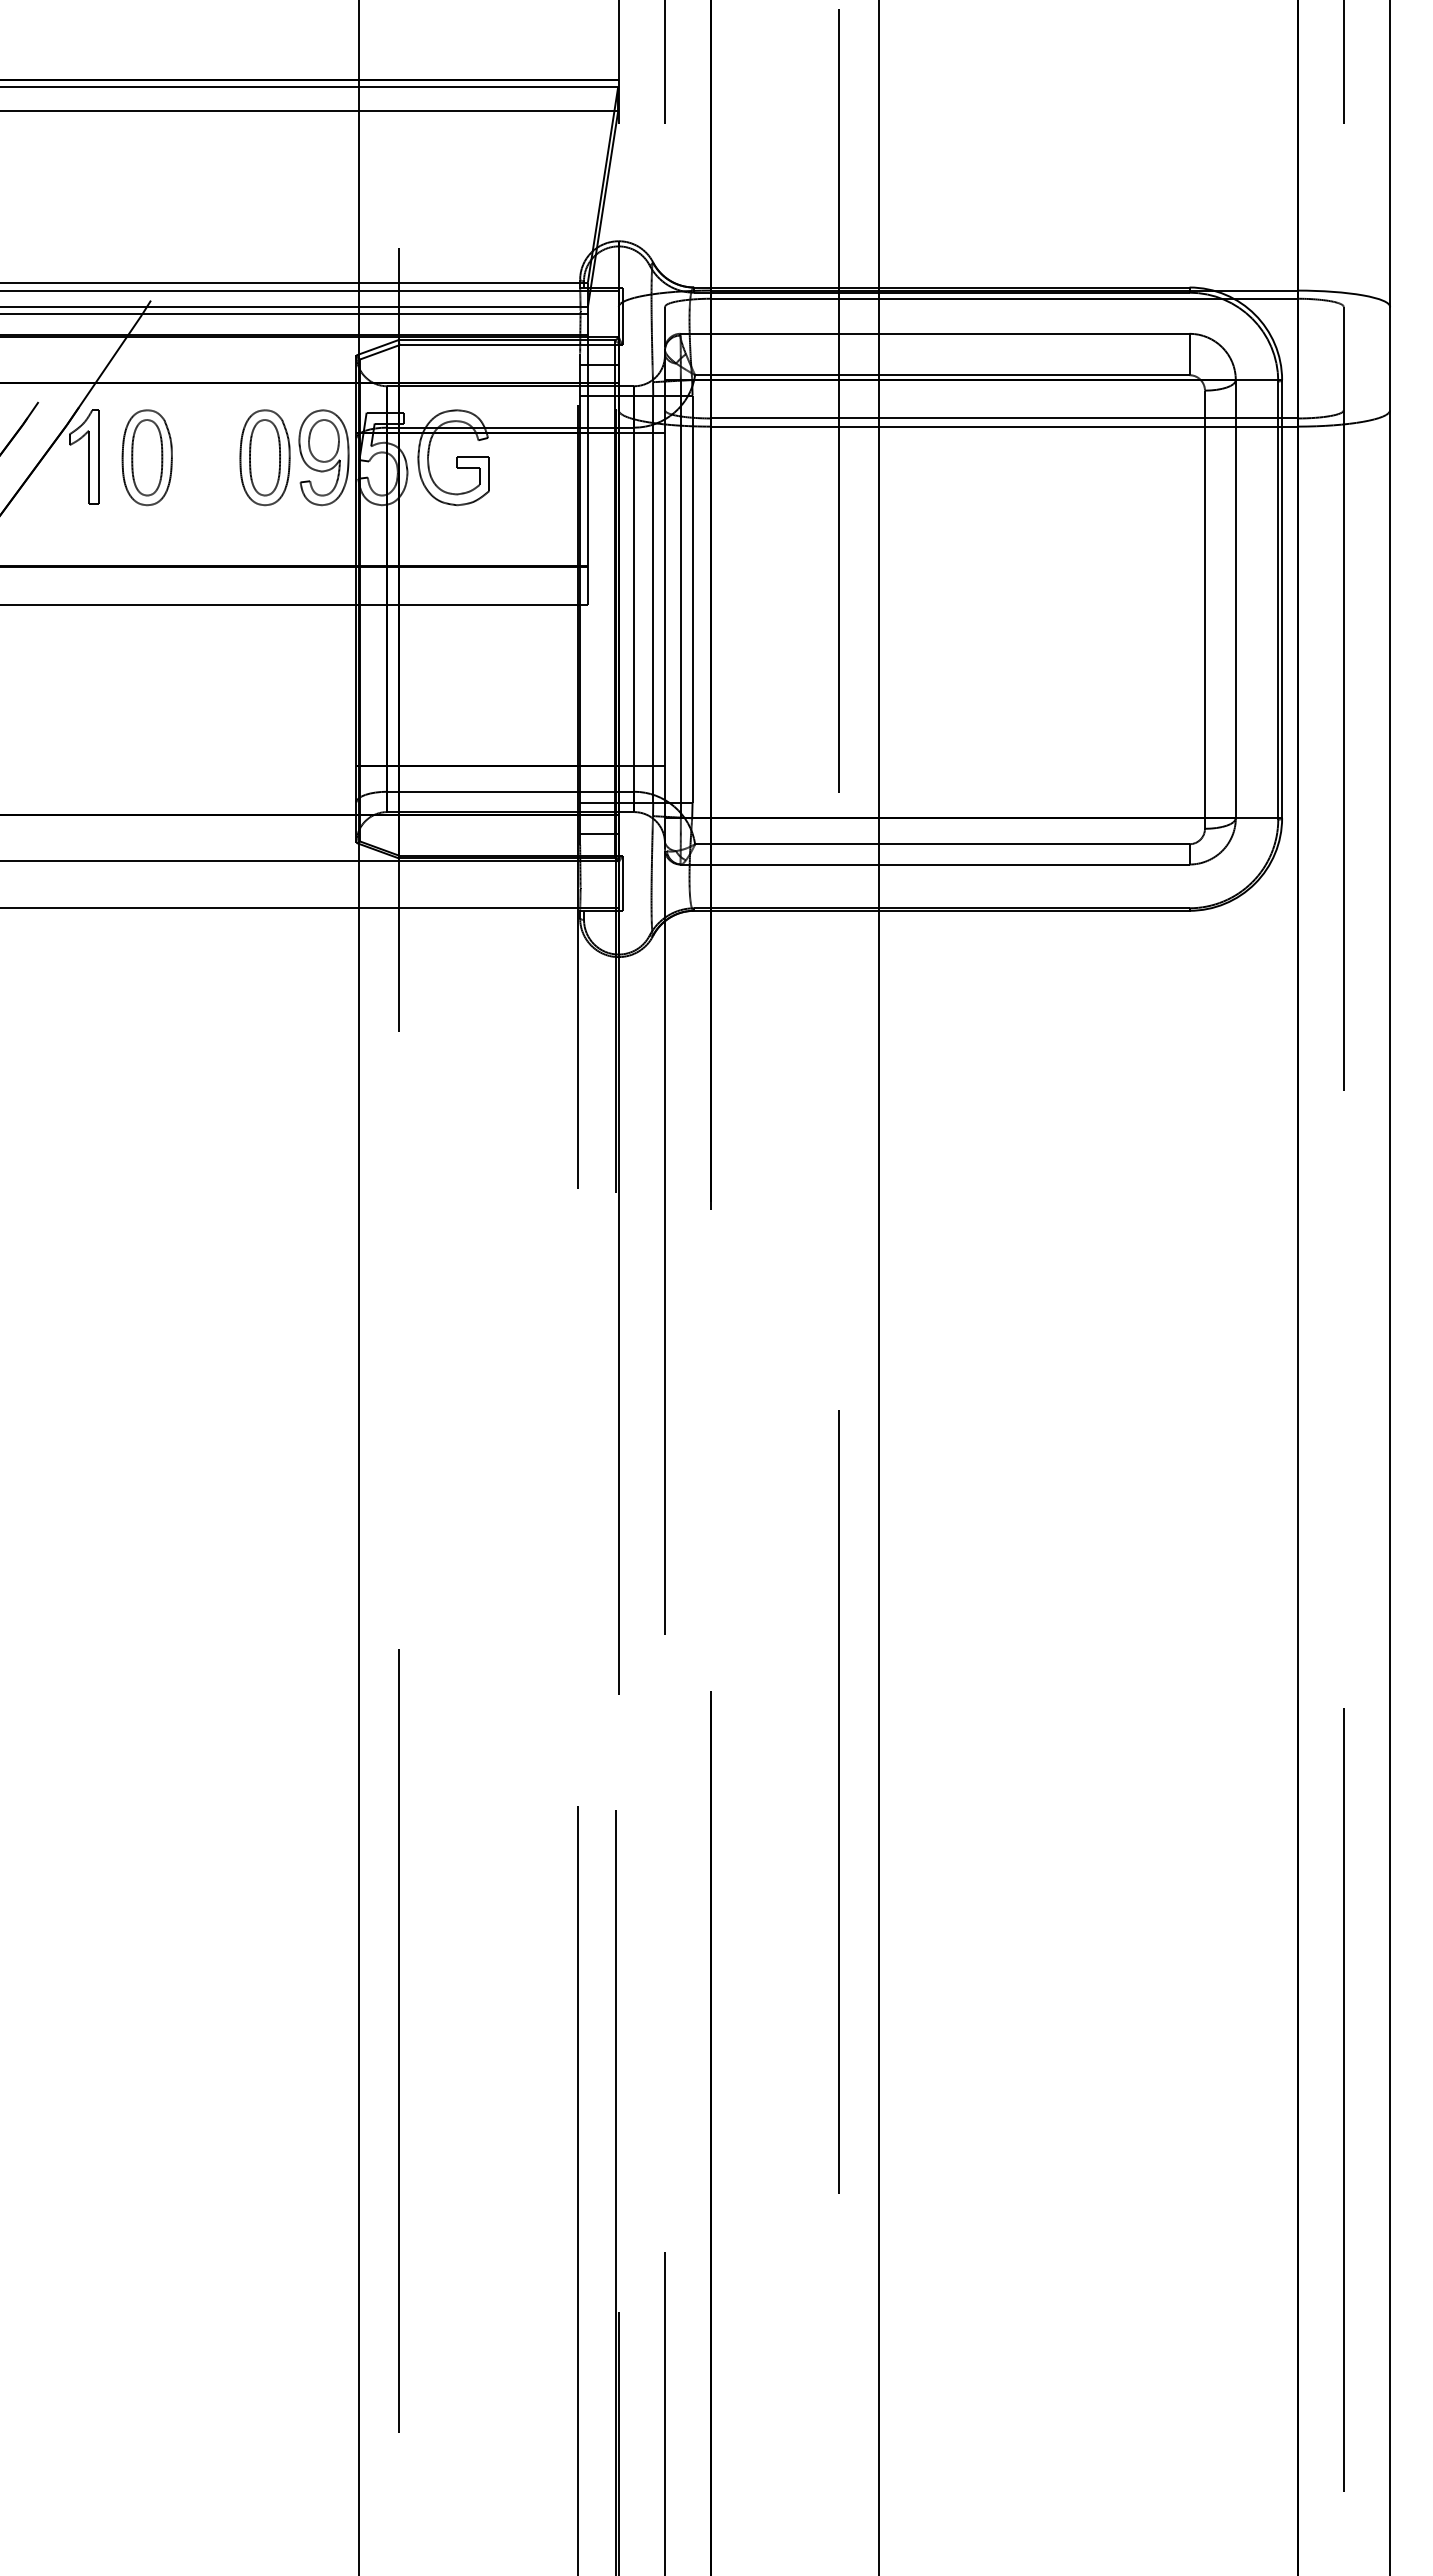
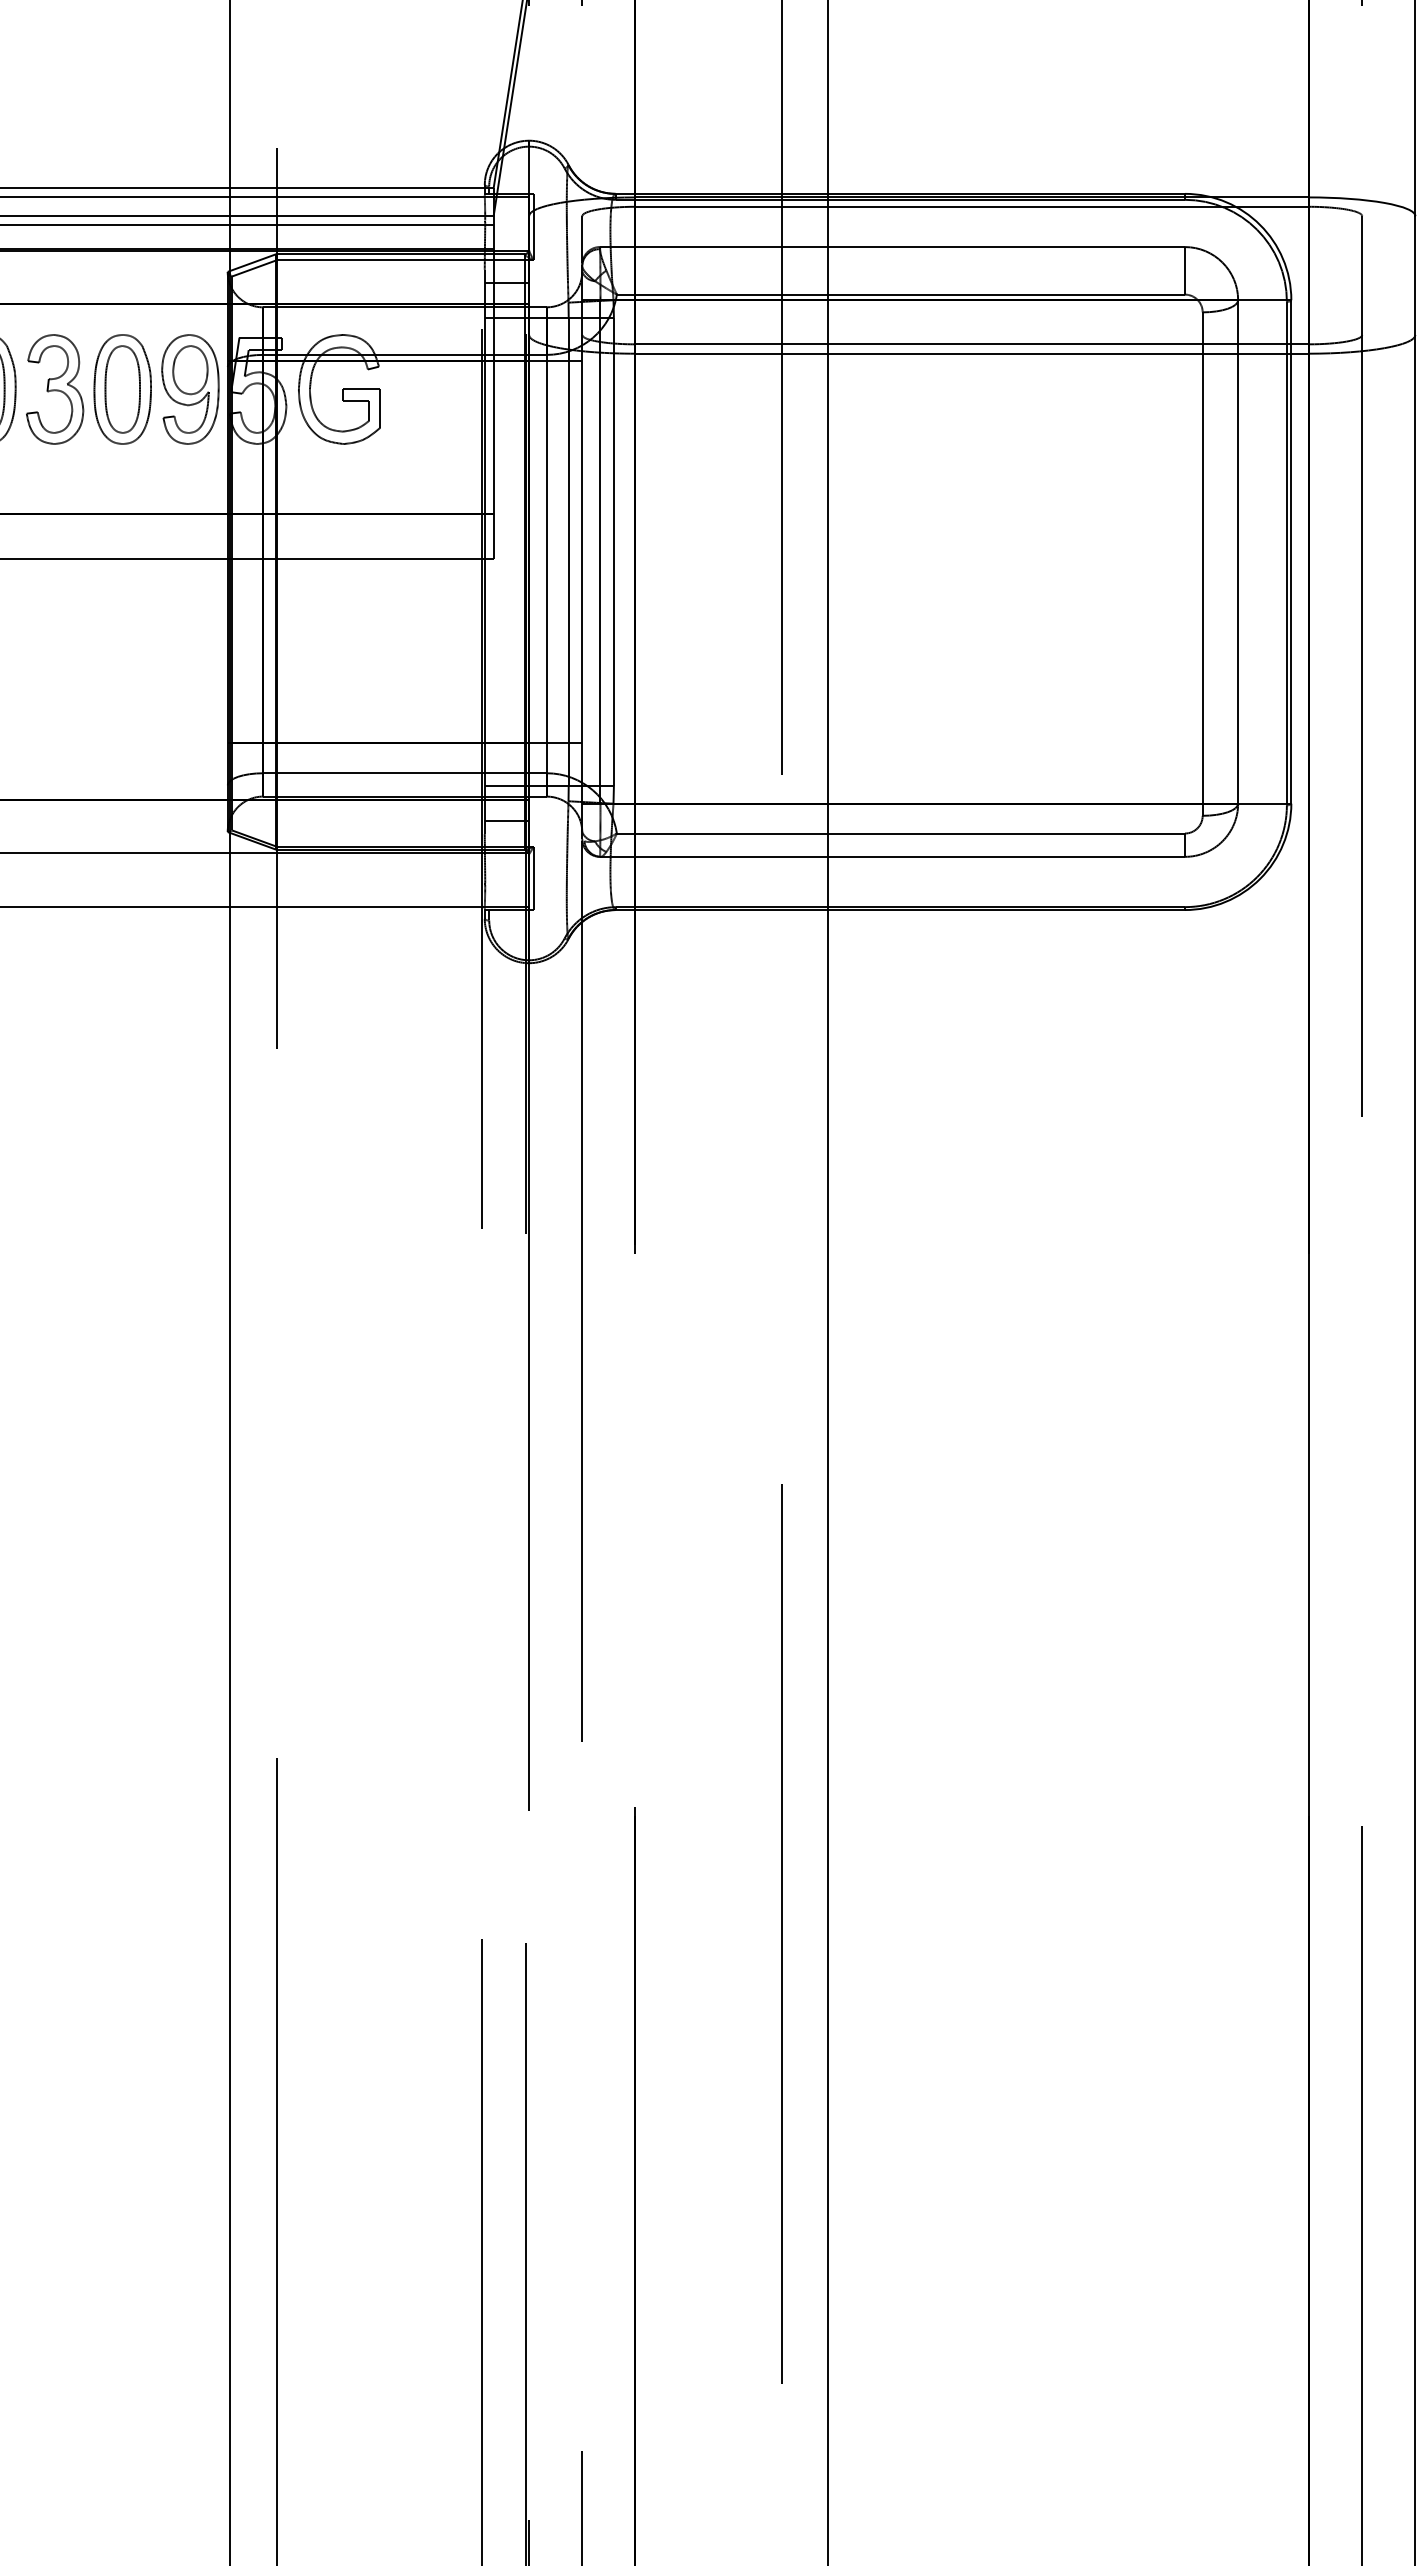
part: (205, 457) -> (54, 389), added

